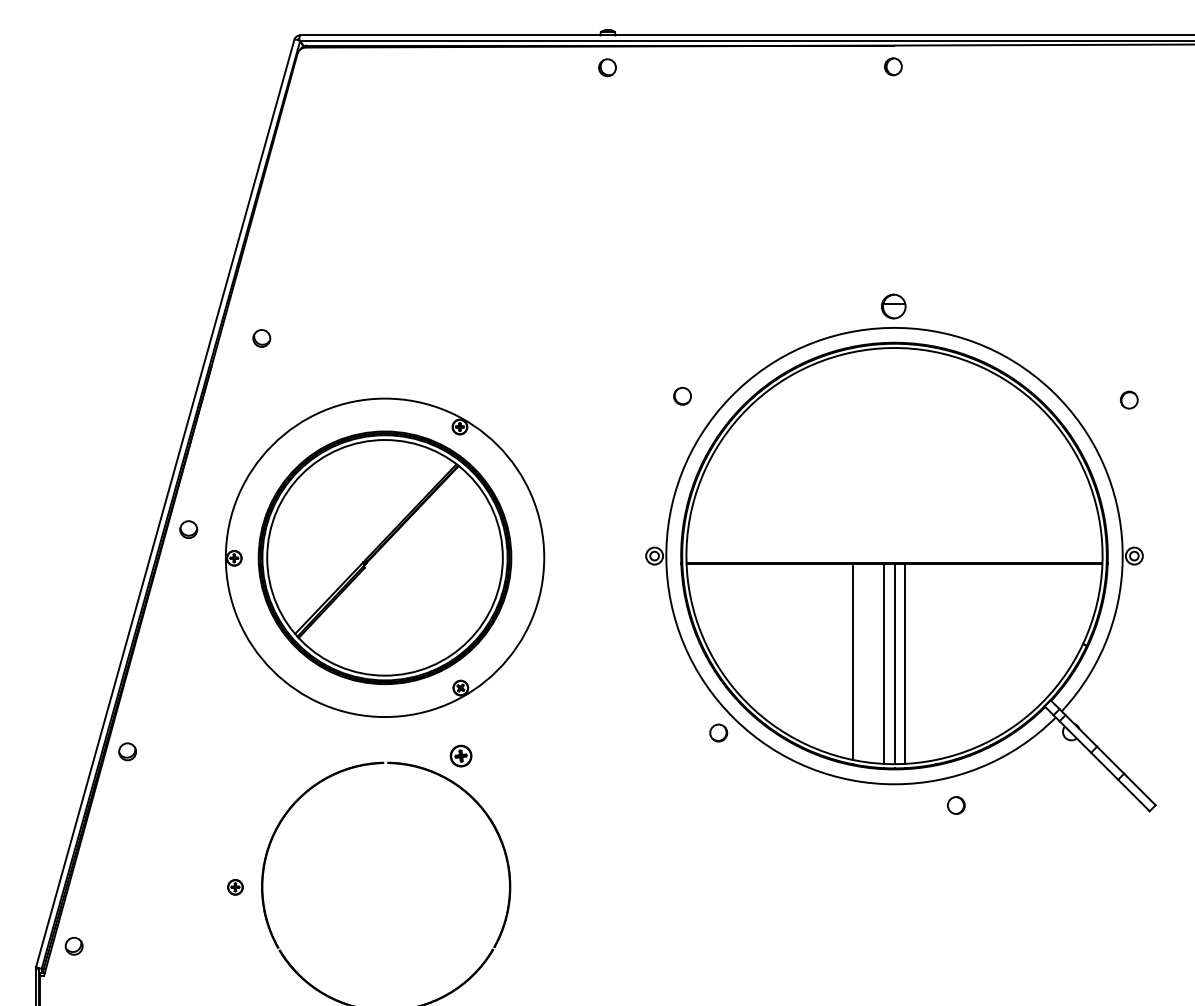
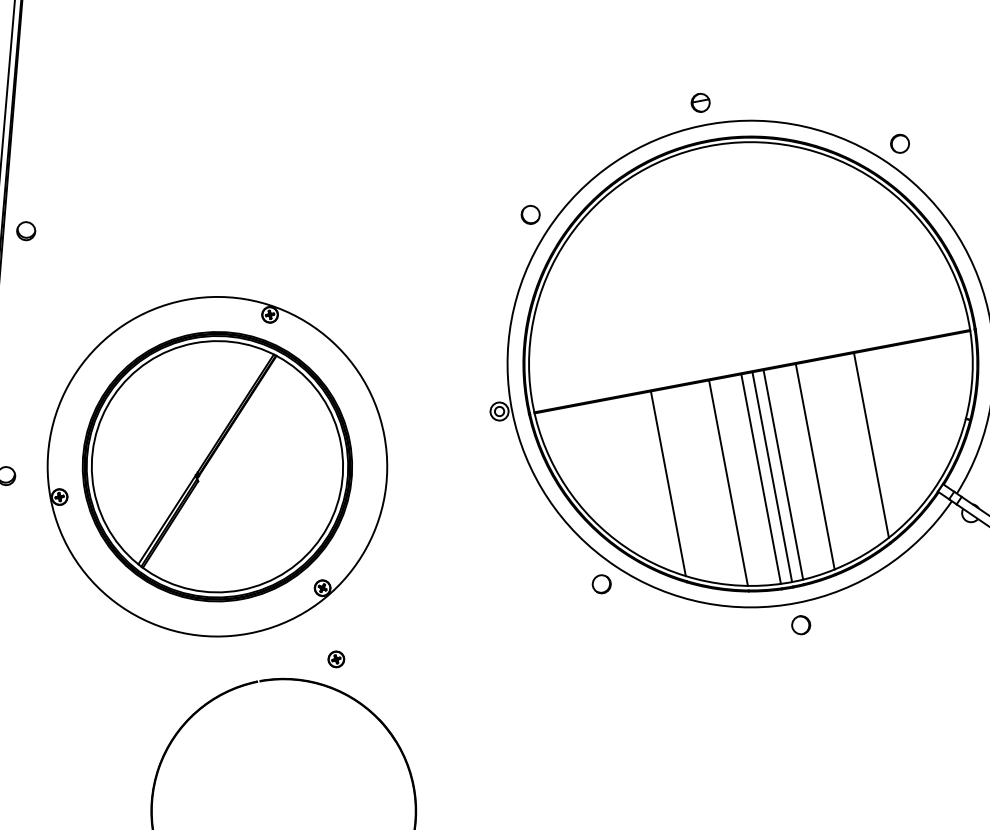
part: (893, 306) -> (700, 102), size x0.71
part: (261, 338) -> (25, 231), moved
circle: (682, 396) -> (530, 215), moved
part: (1129, 399) -> (900, 143), moved
line: (797, 651) -> (668, 483), added
line: (991, 651) -> (871, 444), added
line: (935, 661) -> (814, 466), added
part: (460, 755) -> (335, 658), size x0.71
circle: (956, 805) -> (801, 625), moved

